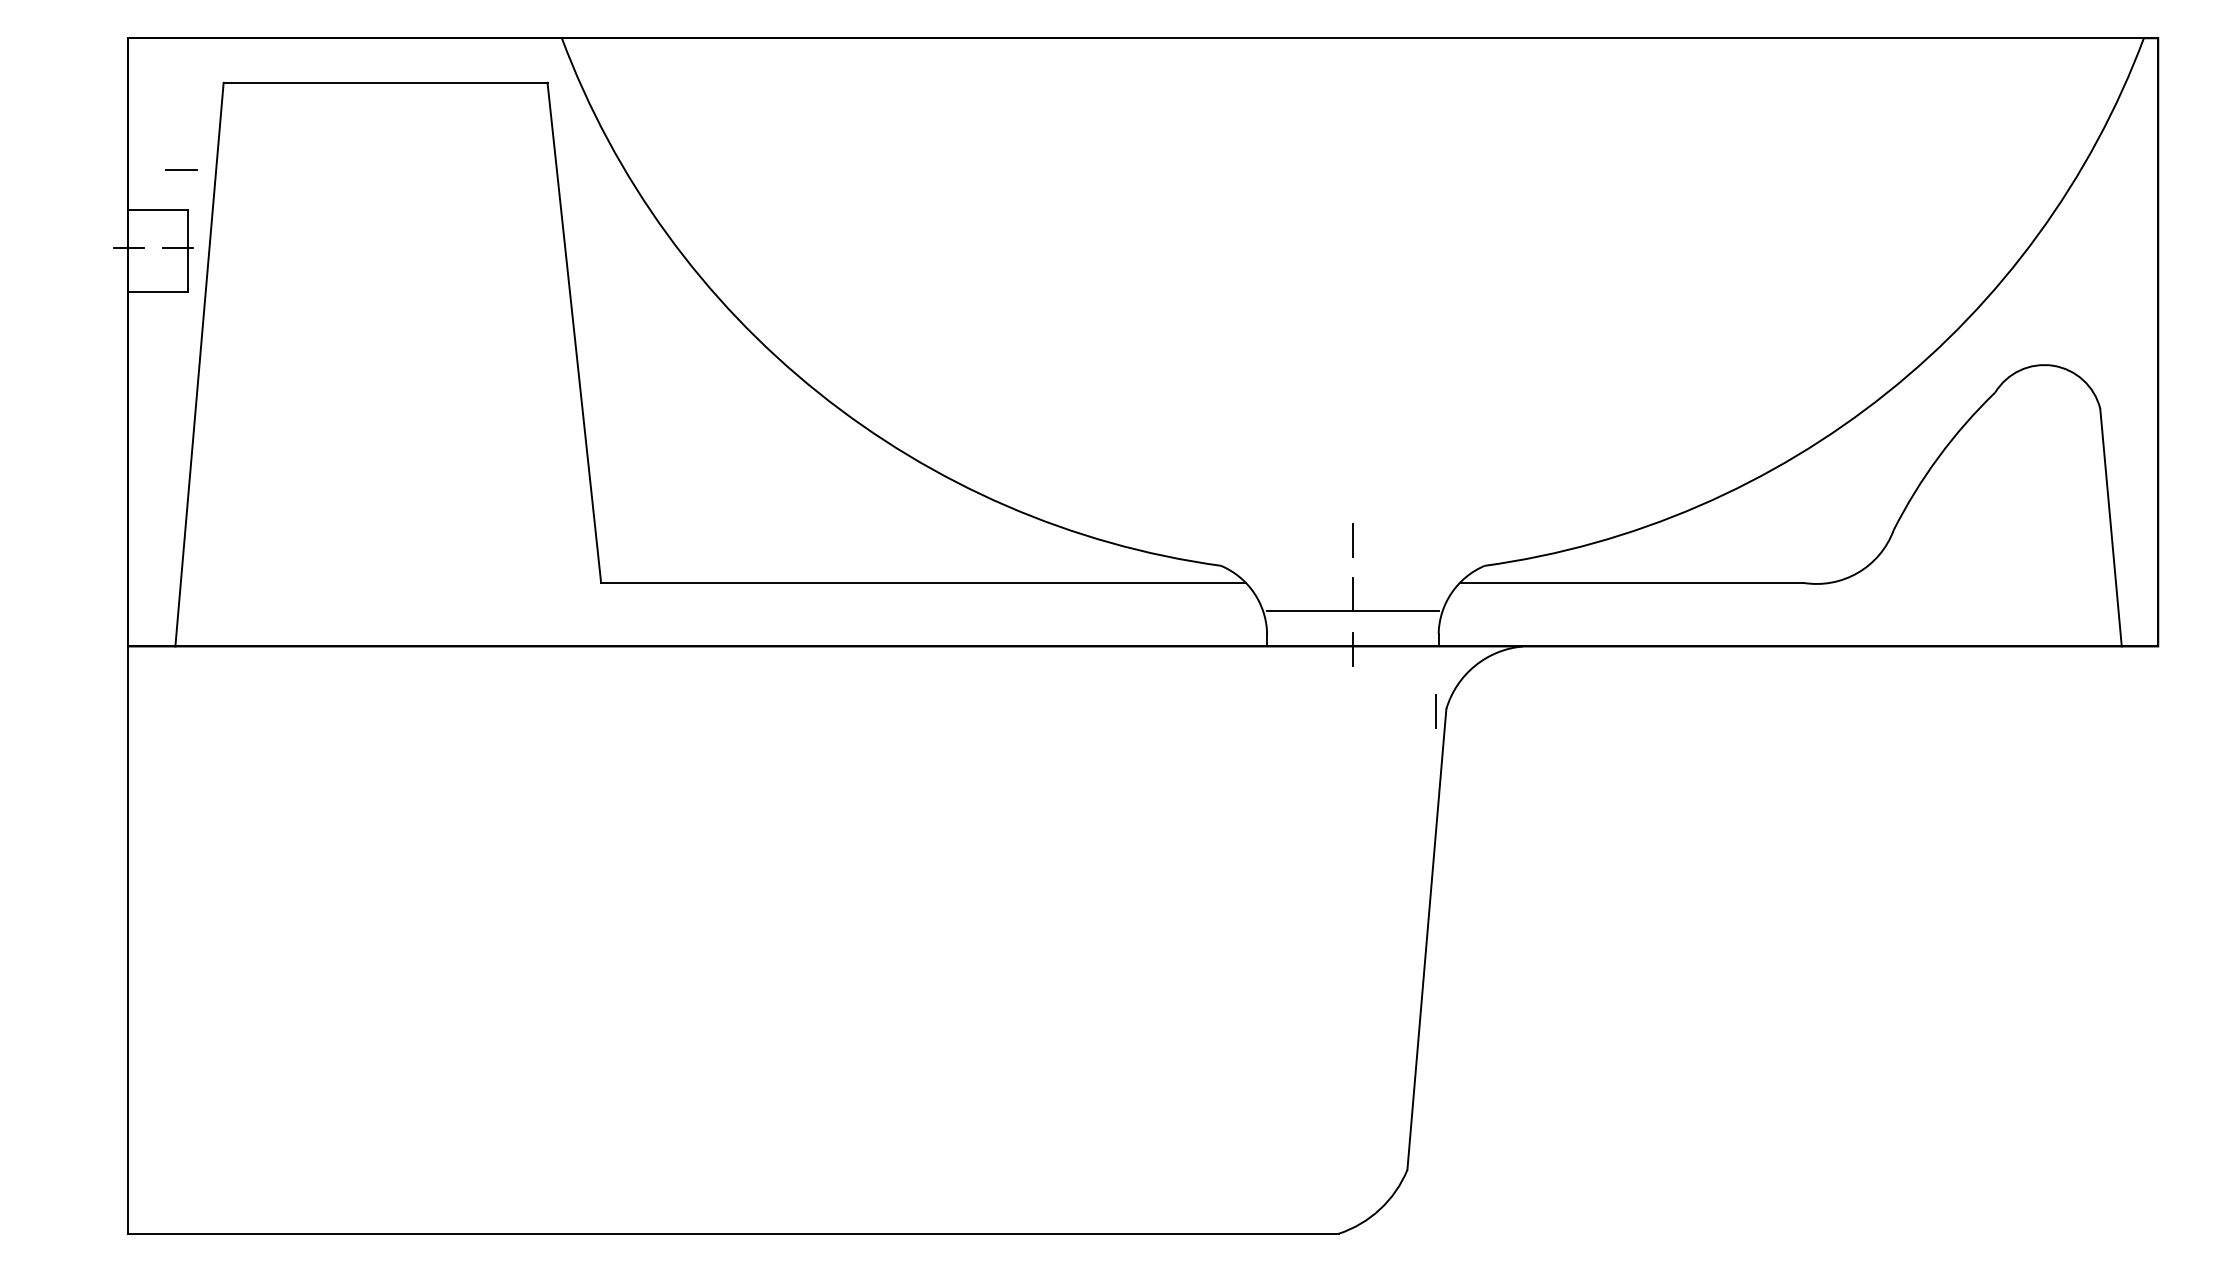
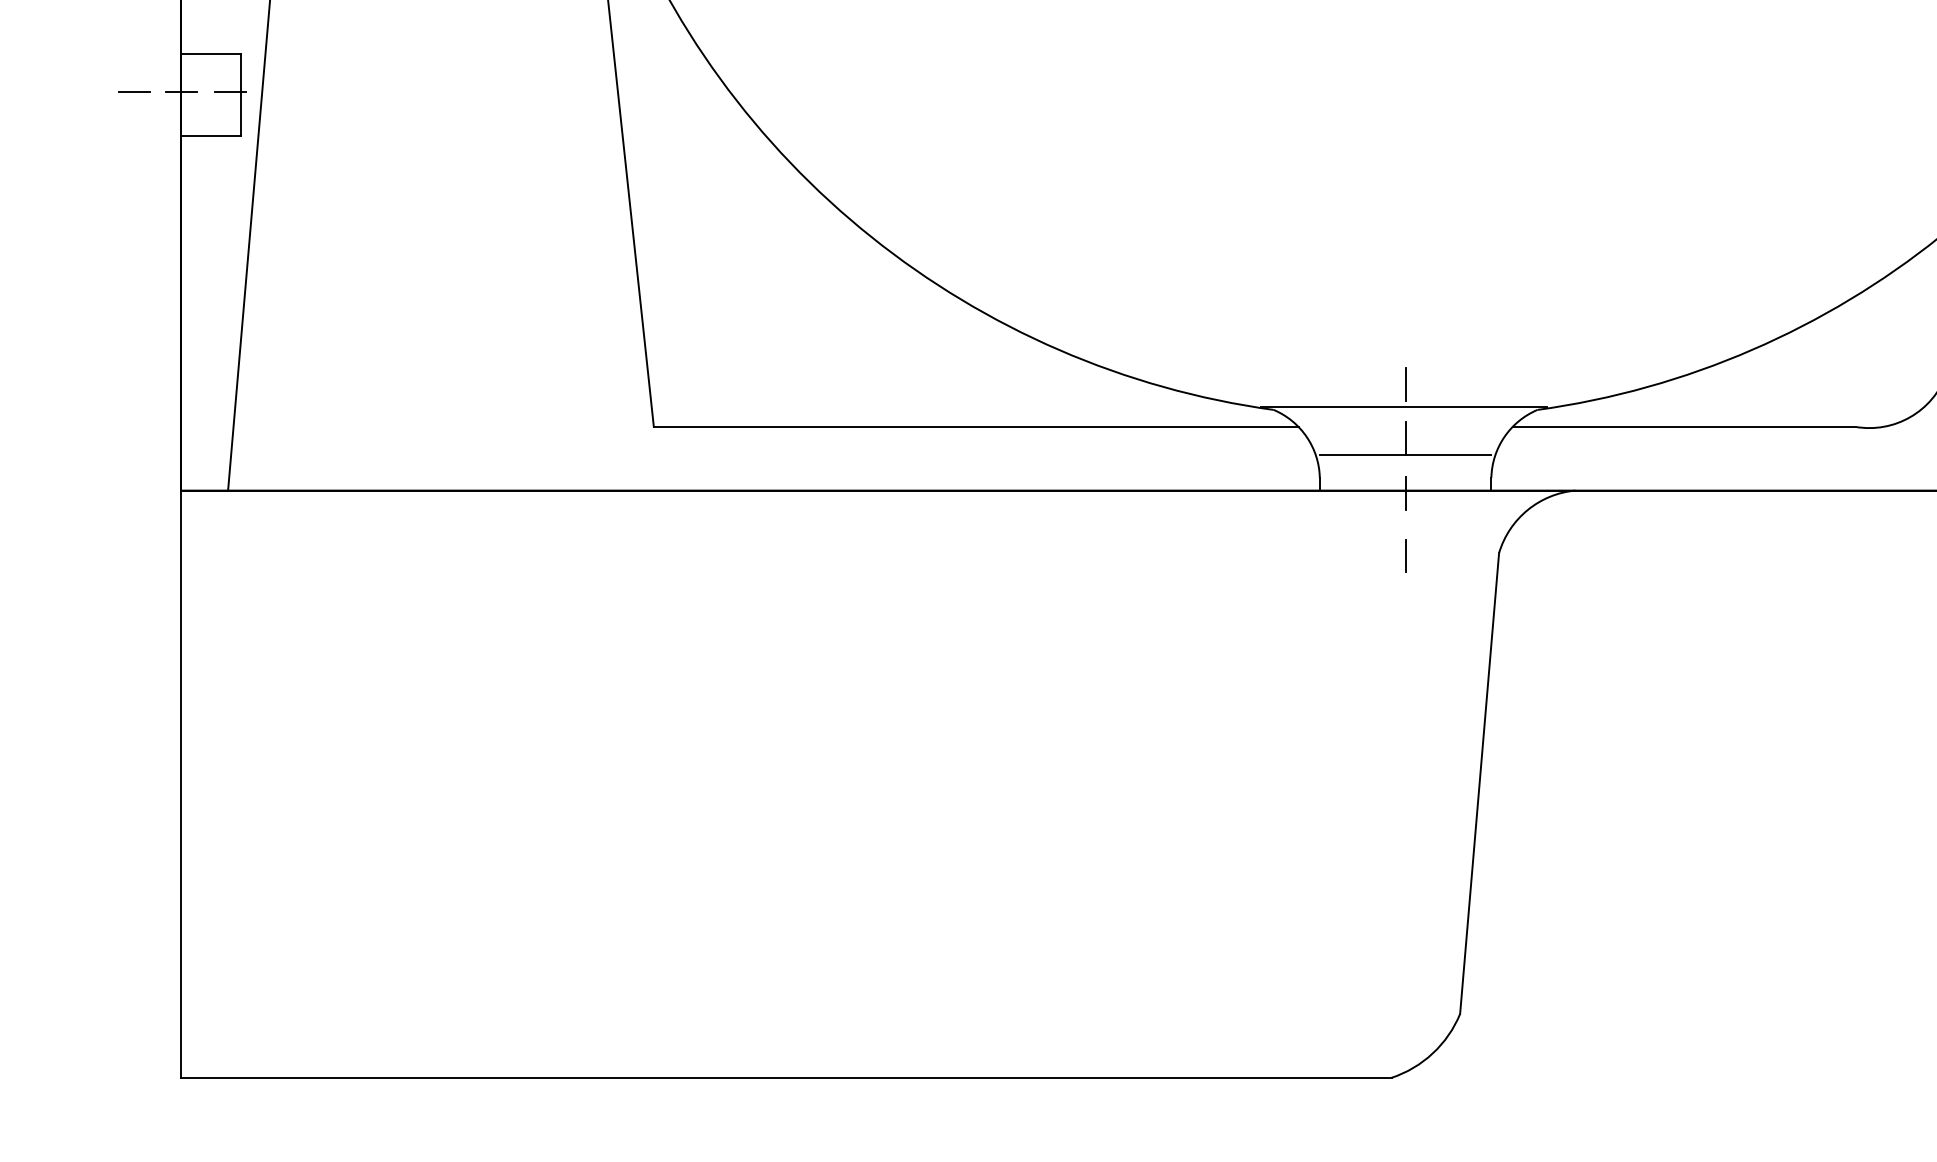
line: (181, 169) -> (135, 91), moved
line: (1351, 562) -> (1404, 406), added
line: (1435, 711) -> (1405, 555), moved

